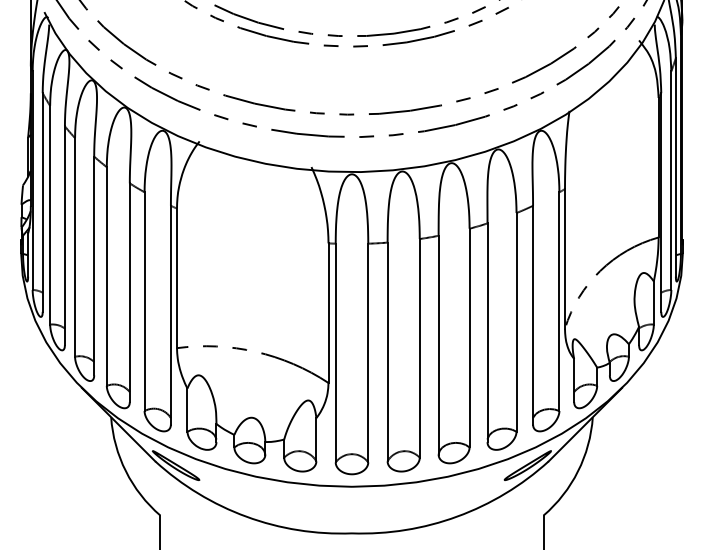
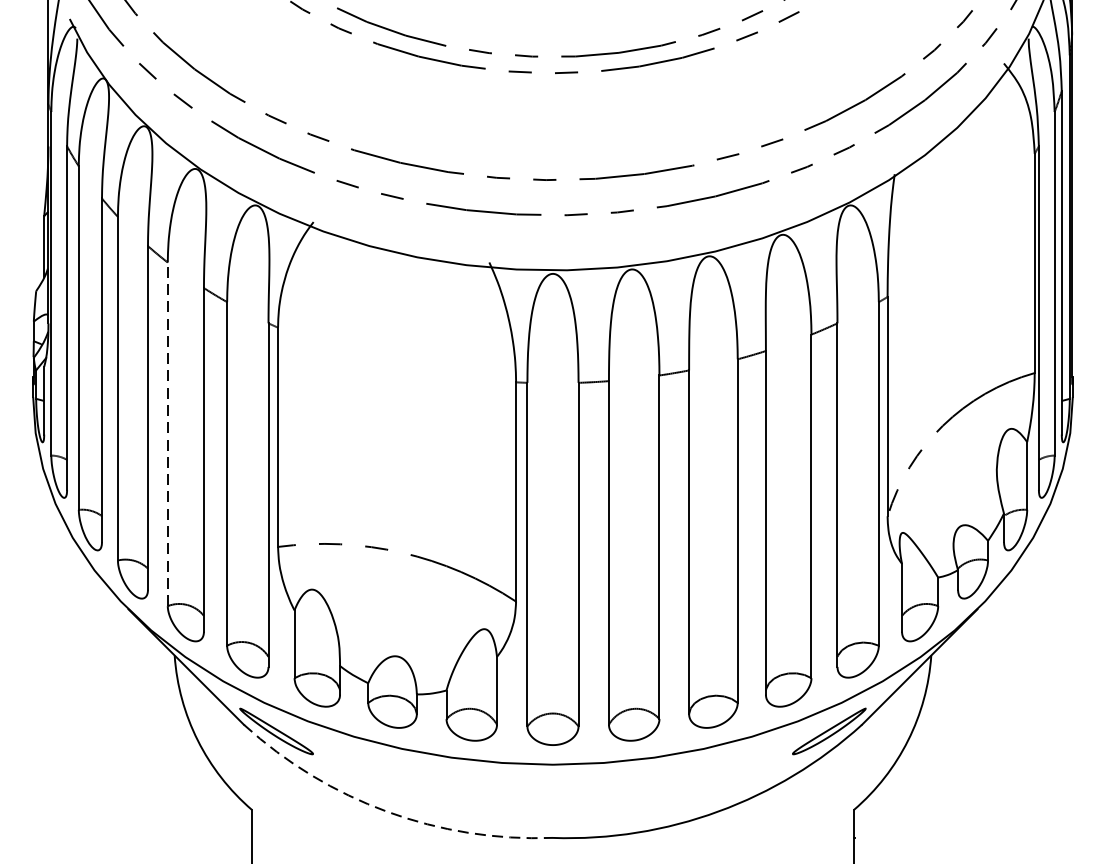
line: (106, 275) -> (167, 432), solid -> dashed
arc: (246, 516) -> (387, 811), solid -> dashed

